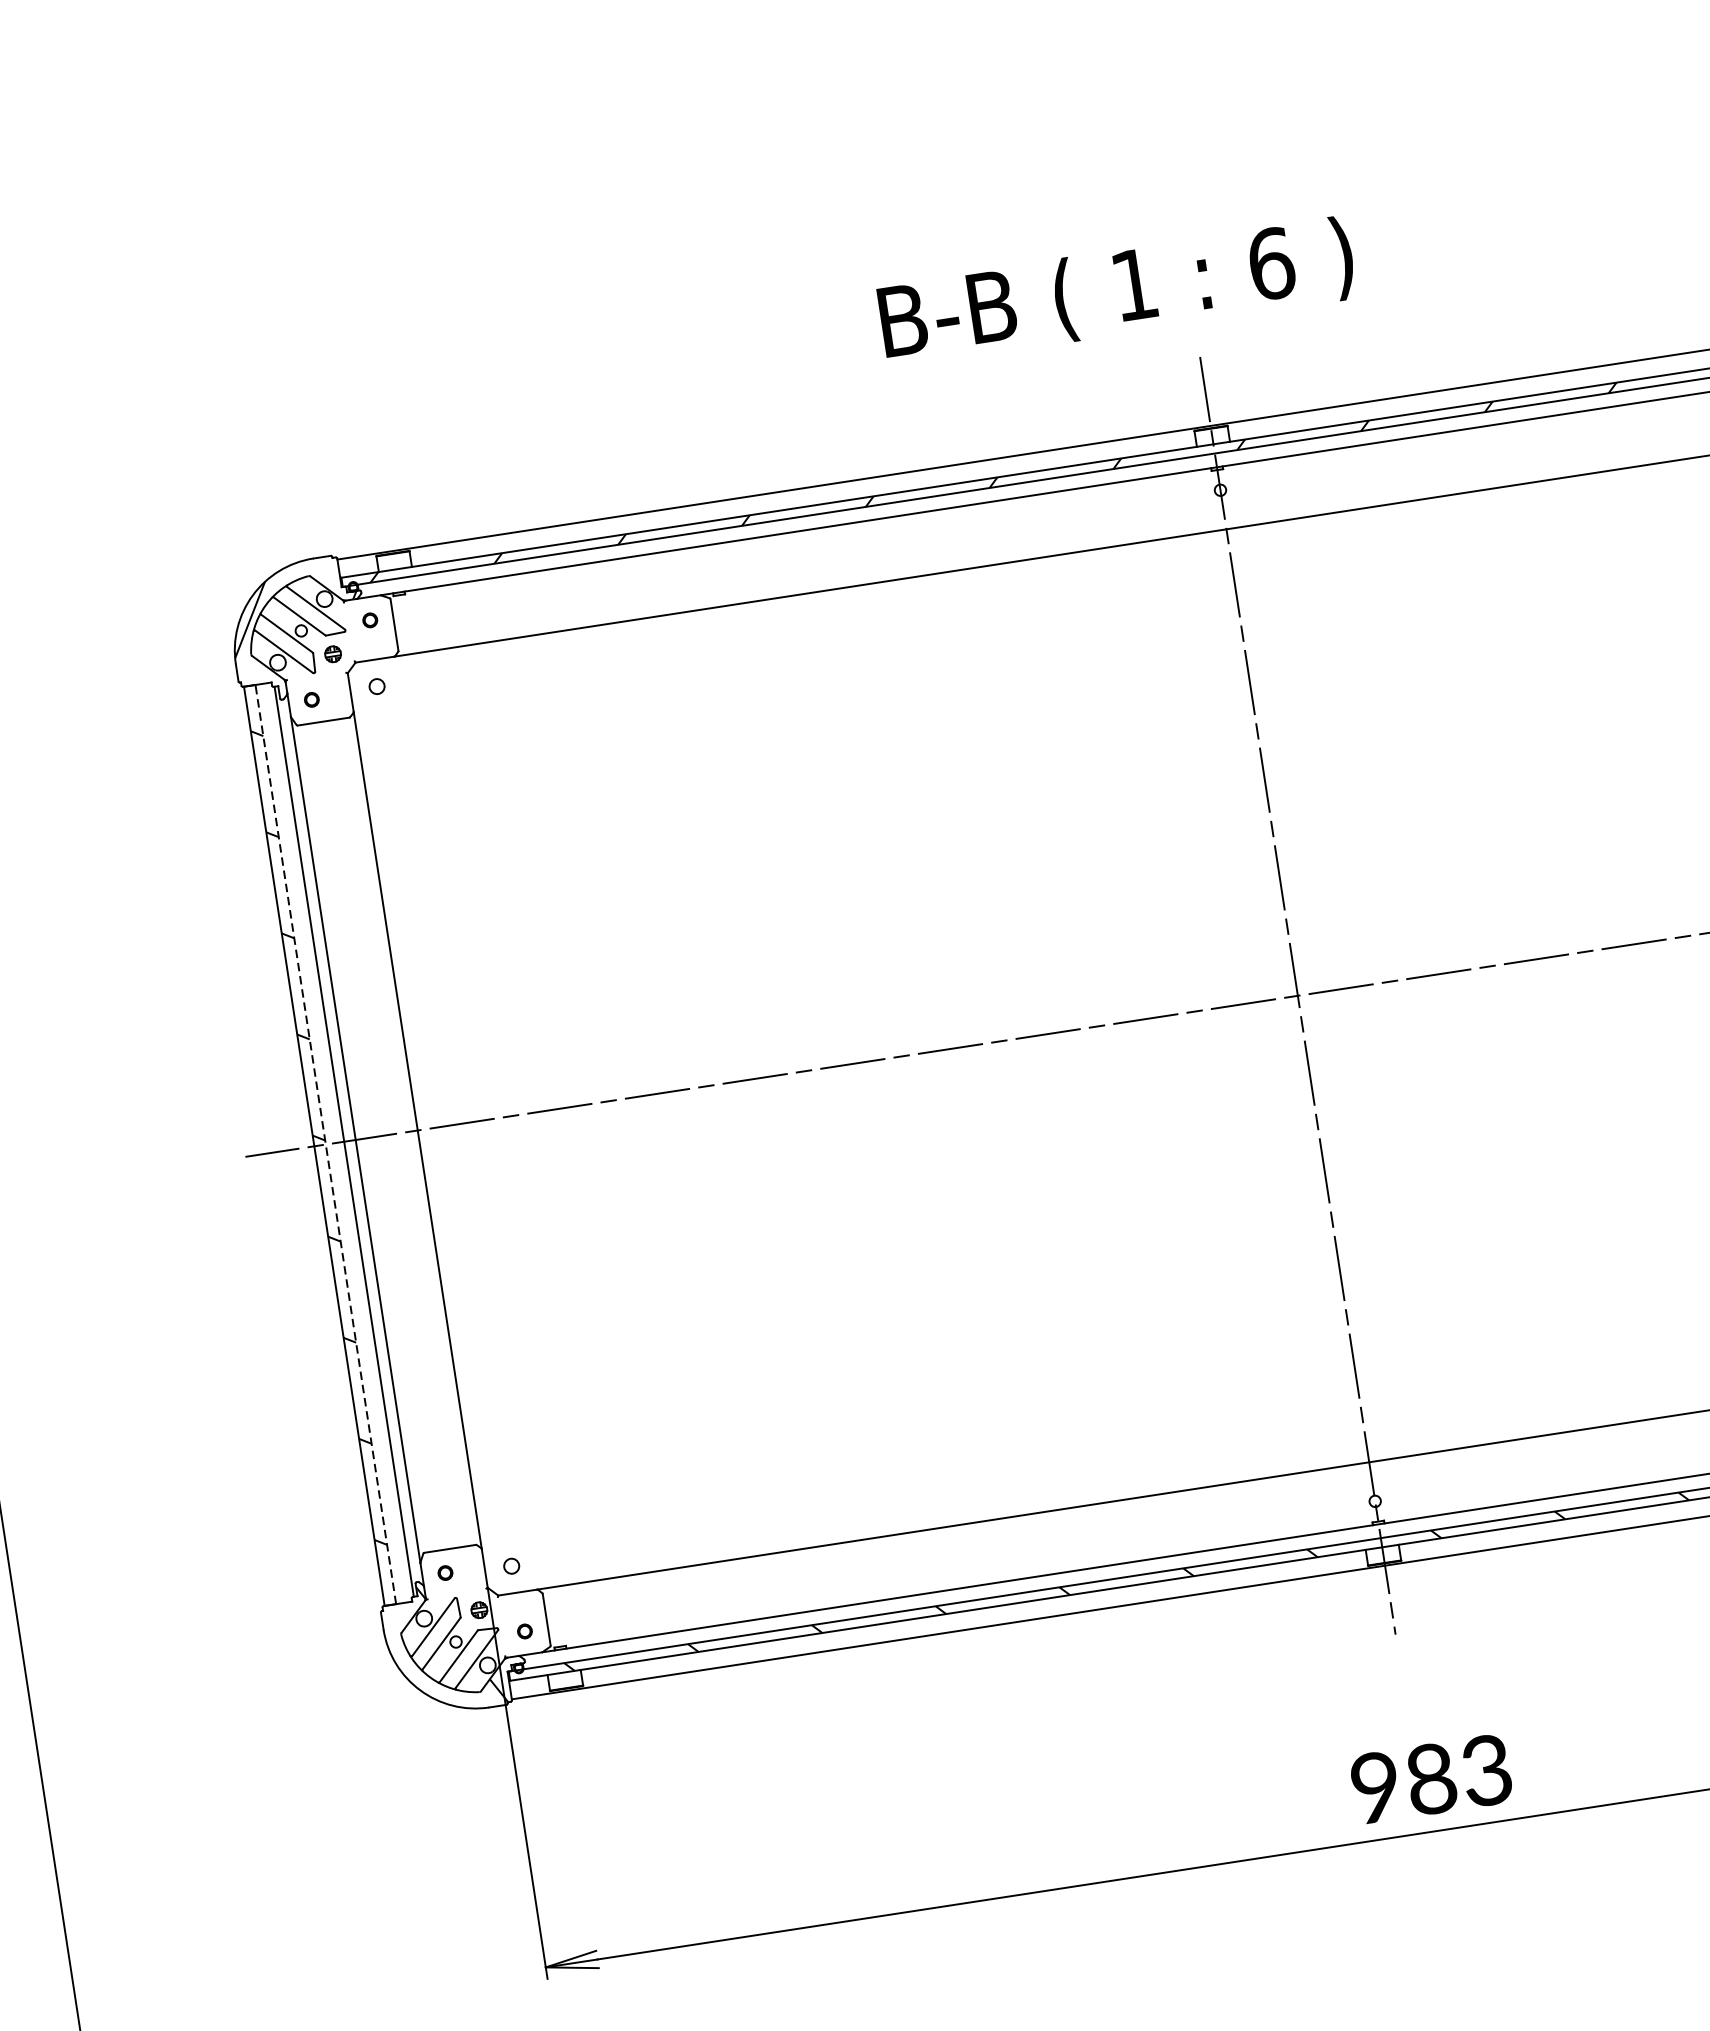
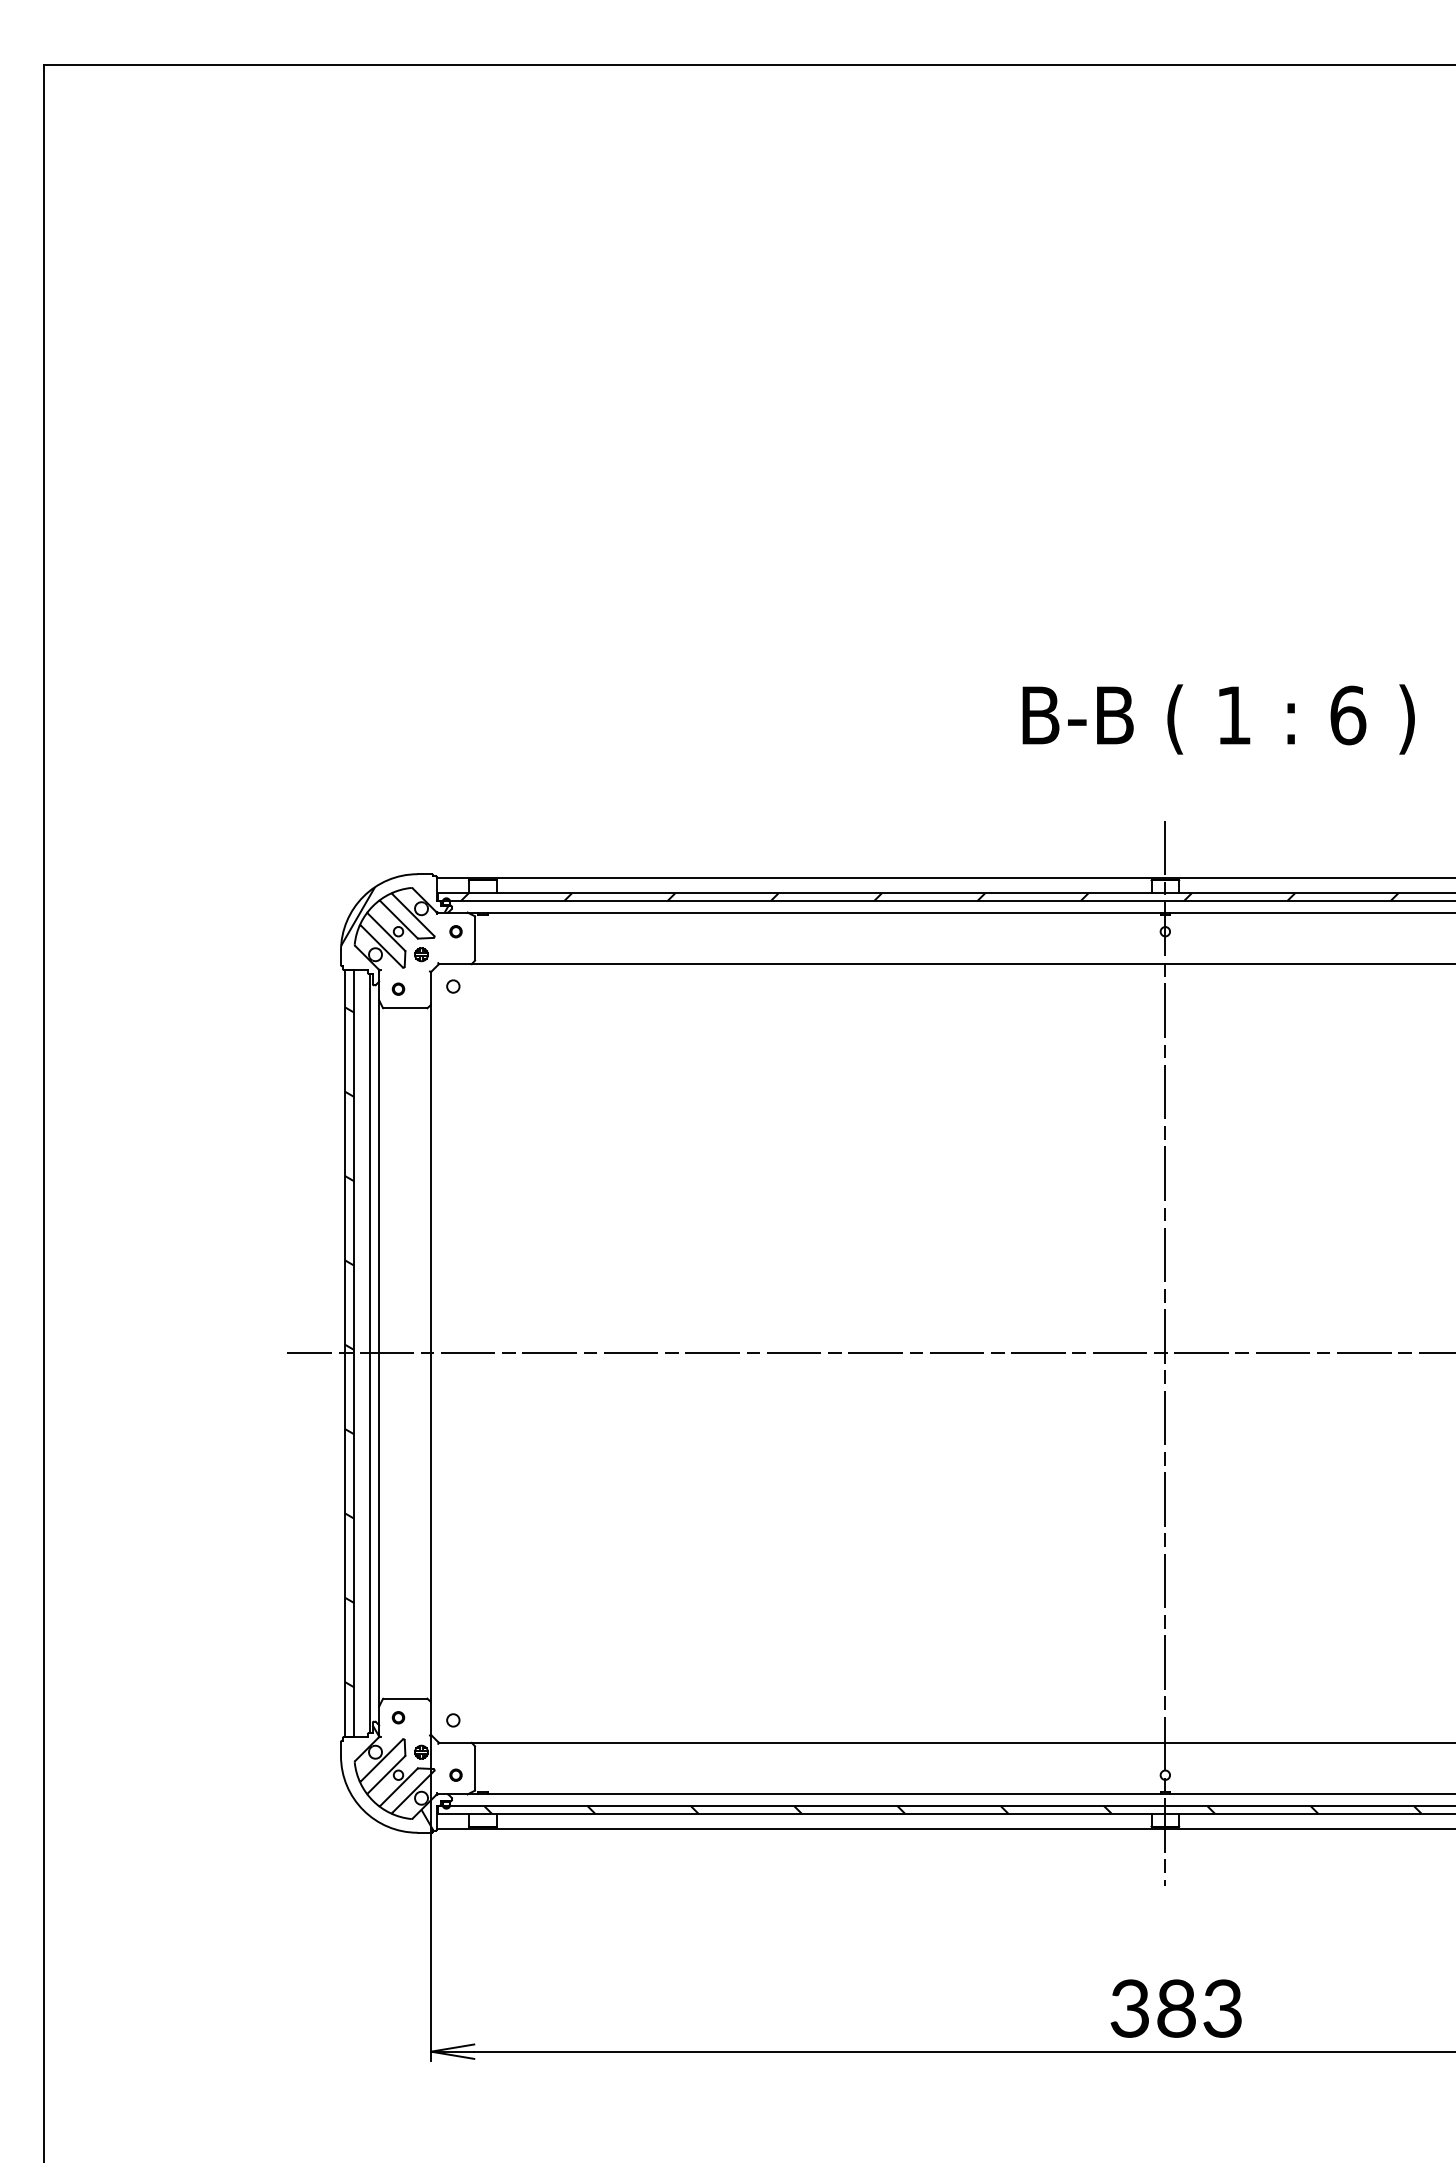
text: (1116, 292) -> (1218, 719), moved
line: (325, 1143) -> (354, 1352), dashed -> solid
text: (1375, 1787) -> (1129, 2008), 983 -> 383

